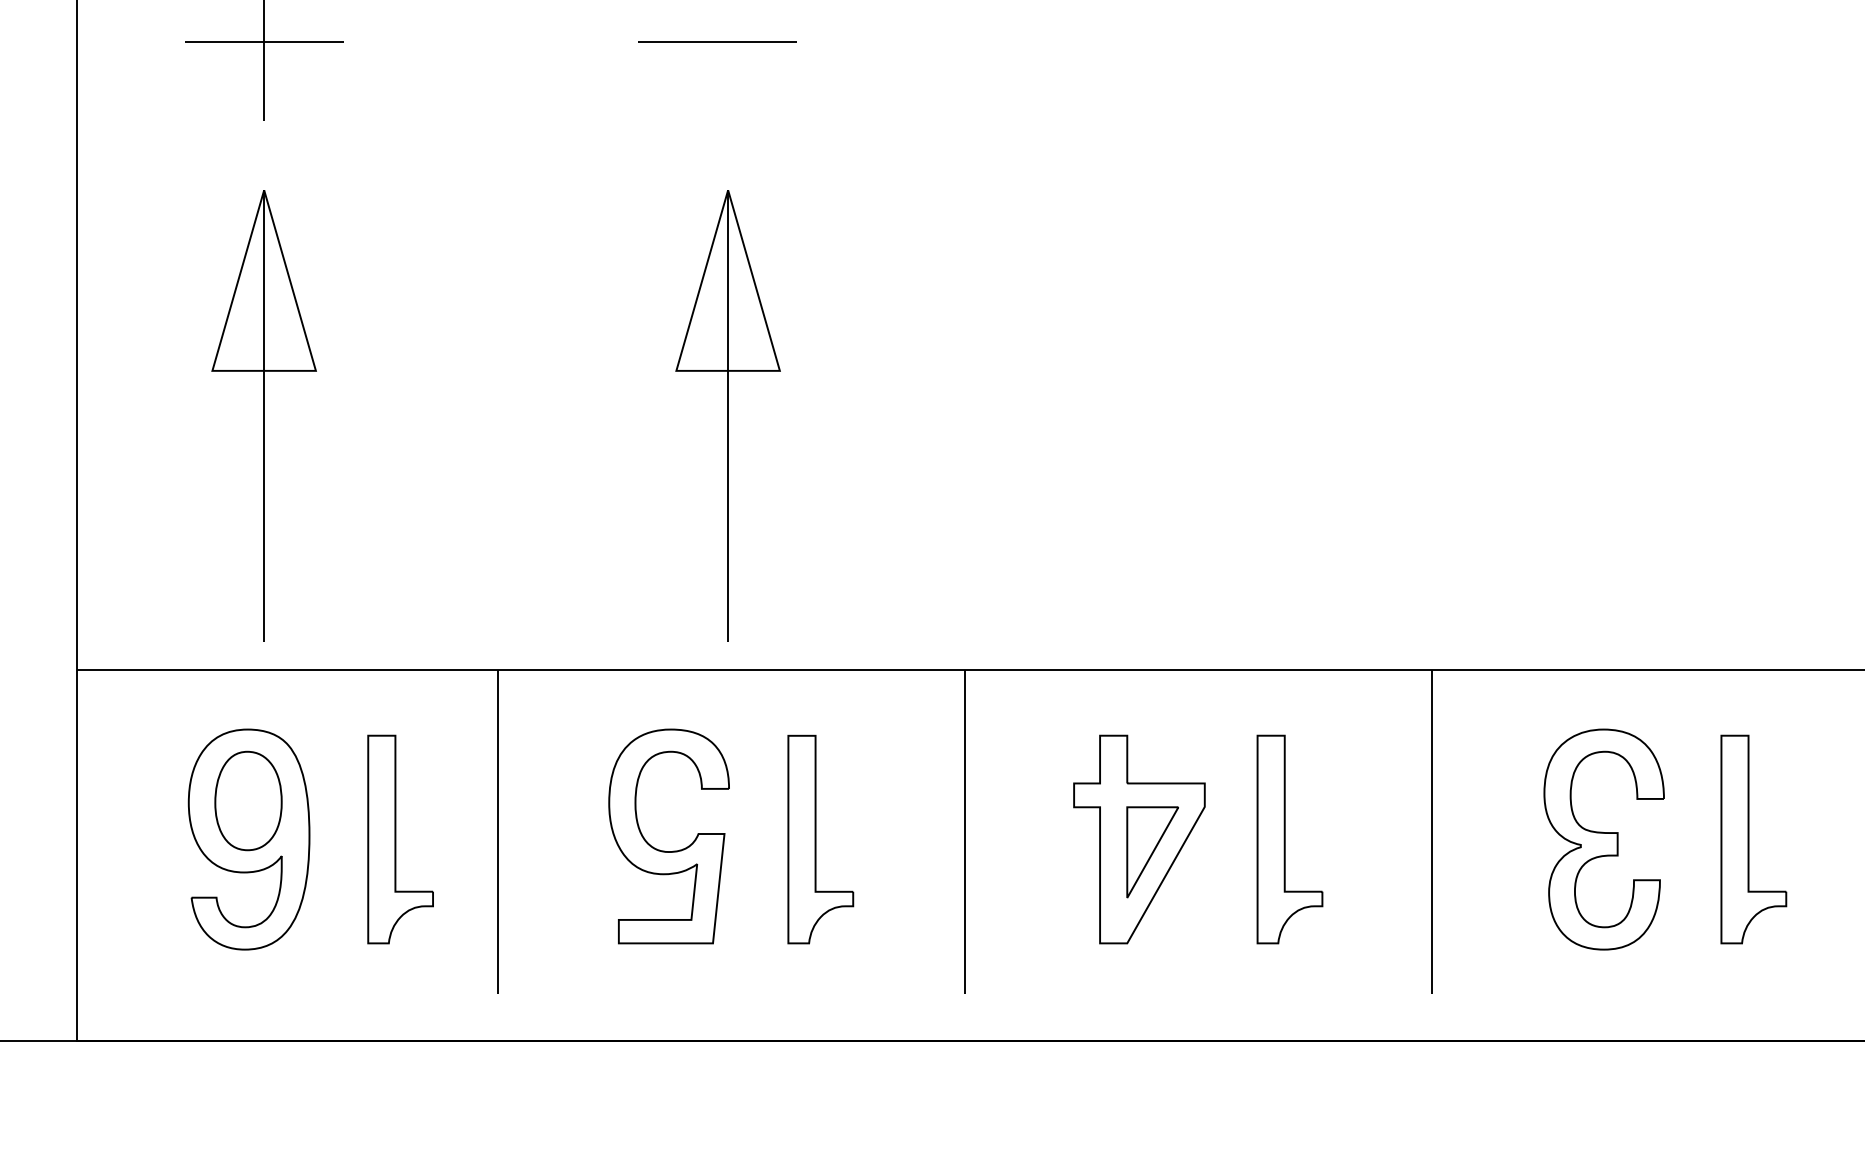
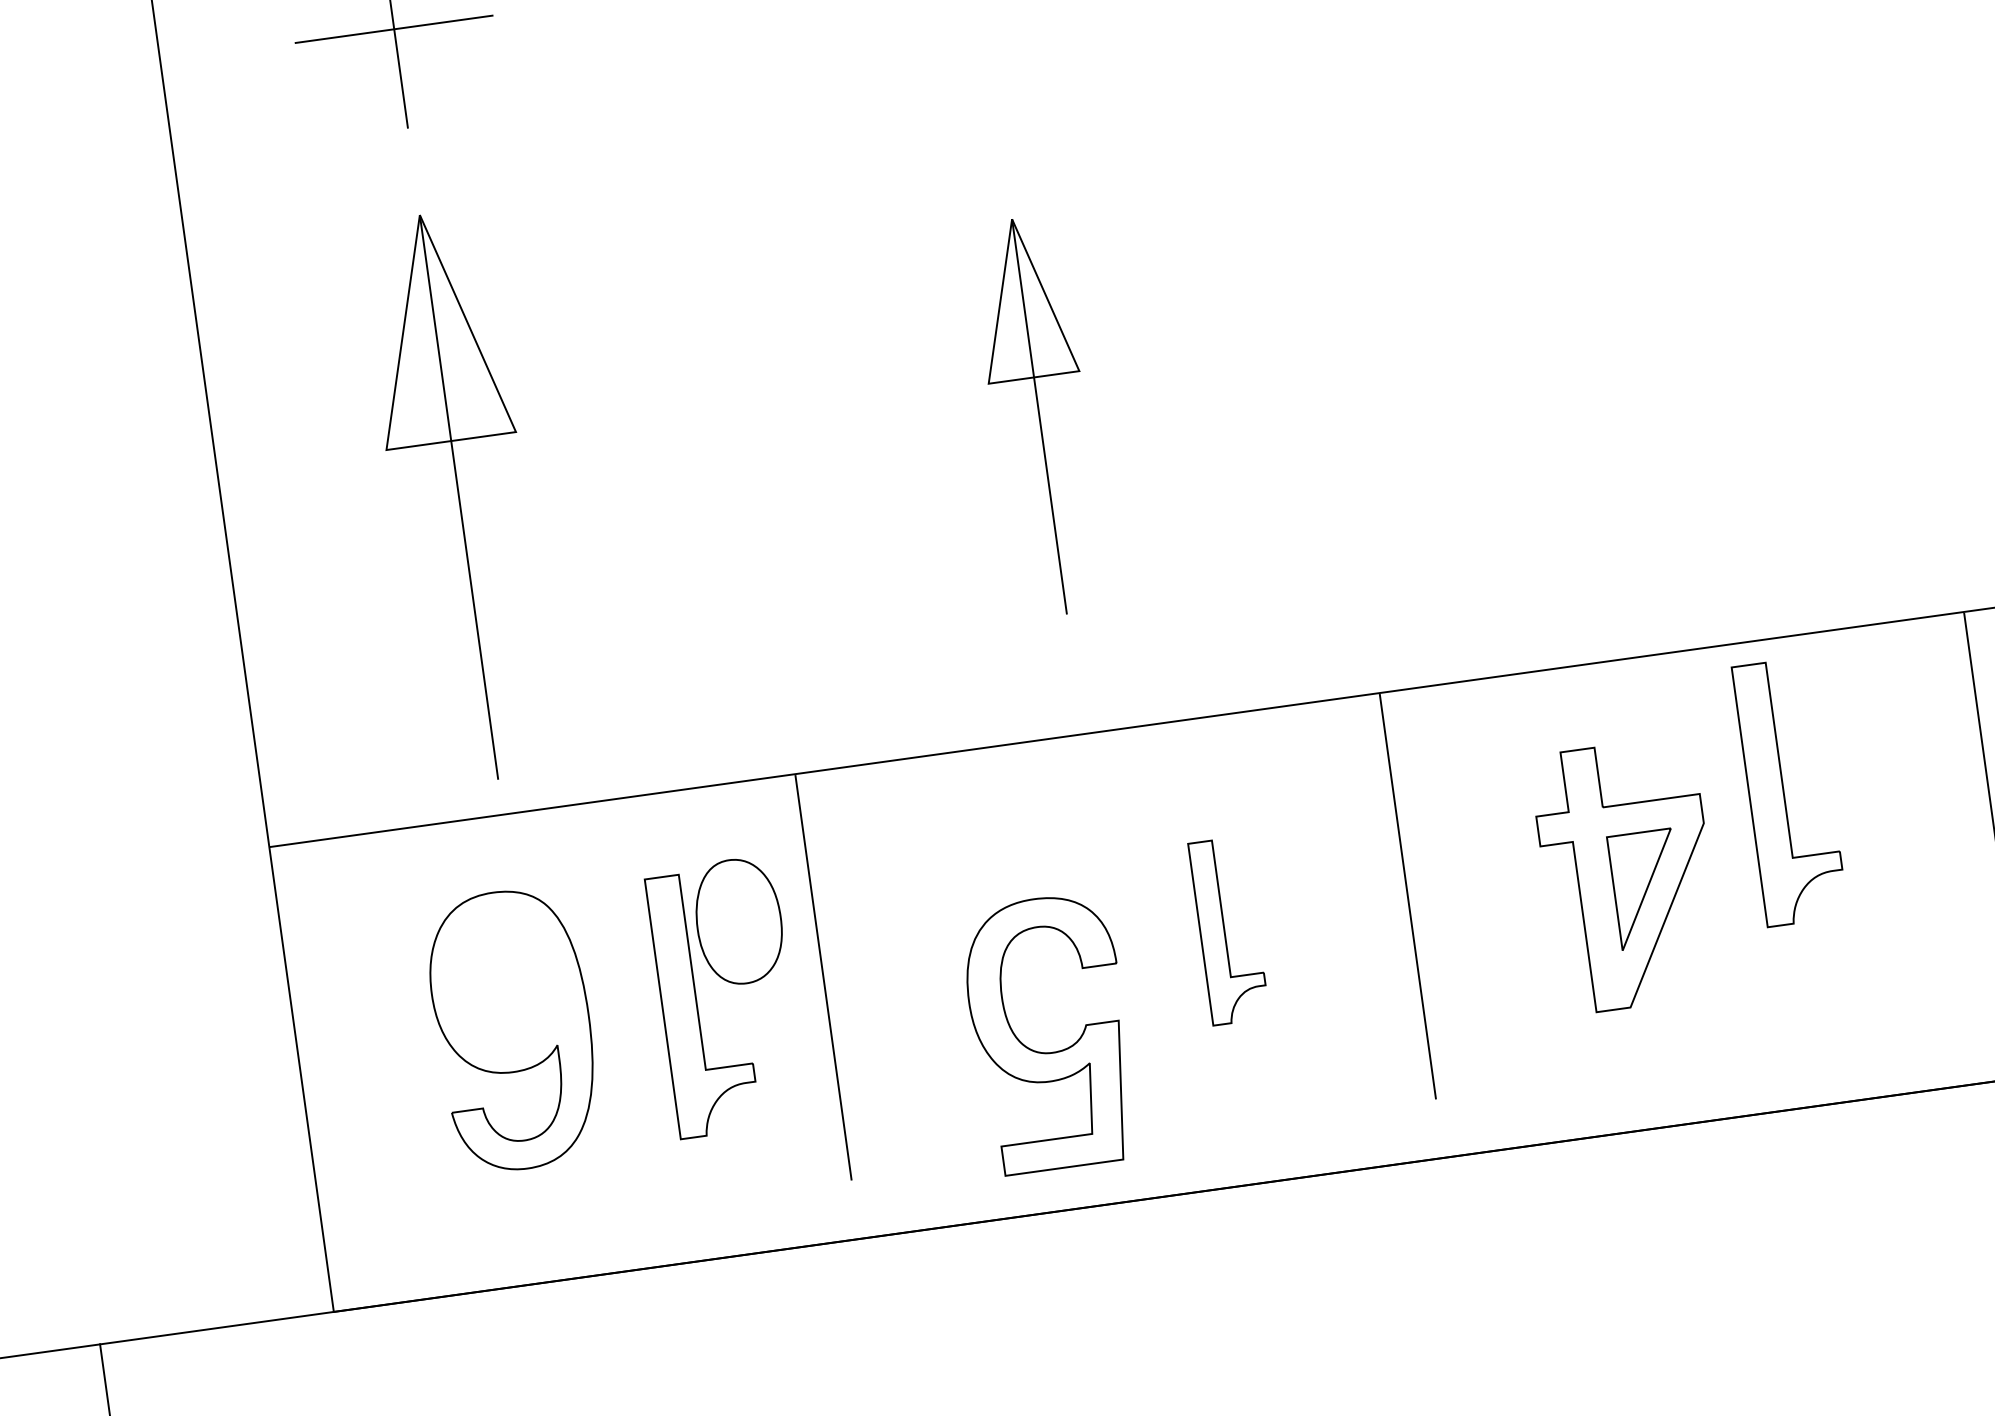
part: (727, 415) -> (1038, 416), size x0.7
part: (248, 800) -> (738, 920), moved
part: (820, 839) -> (1228, 930), size x0.7
part: (1289, 839) -> (1789, 791), moved
part: (664, 850) -> (1046, 1051), moved

